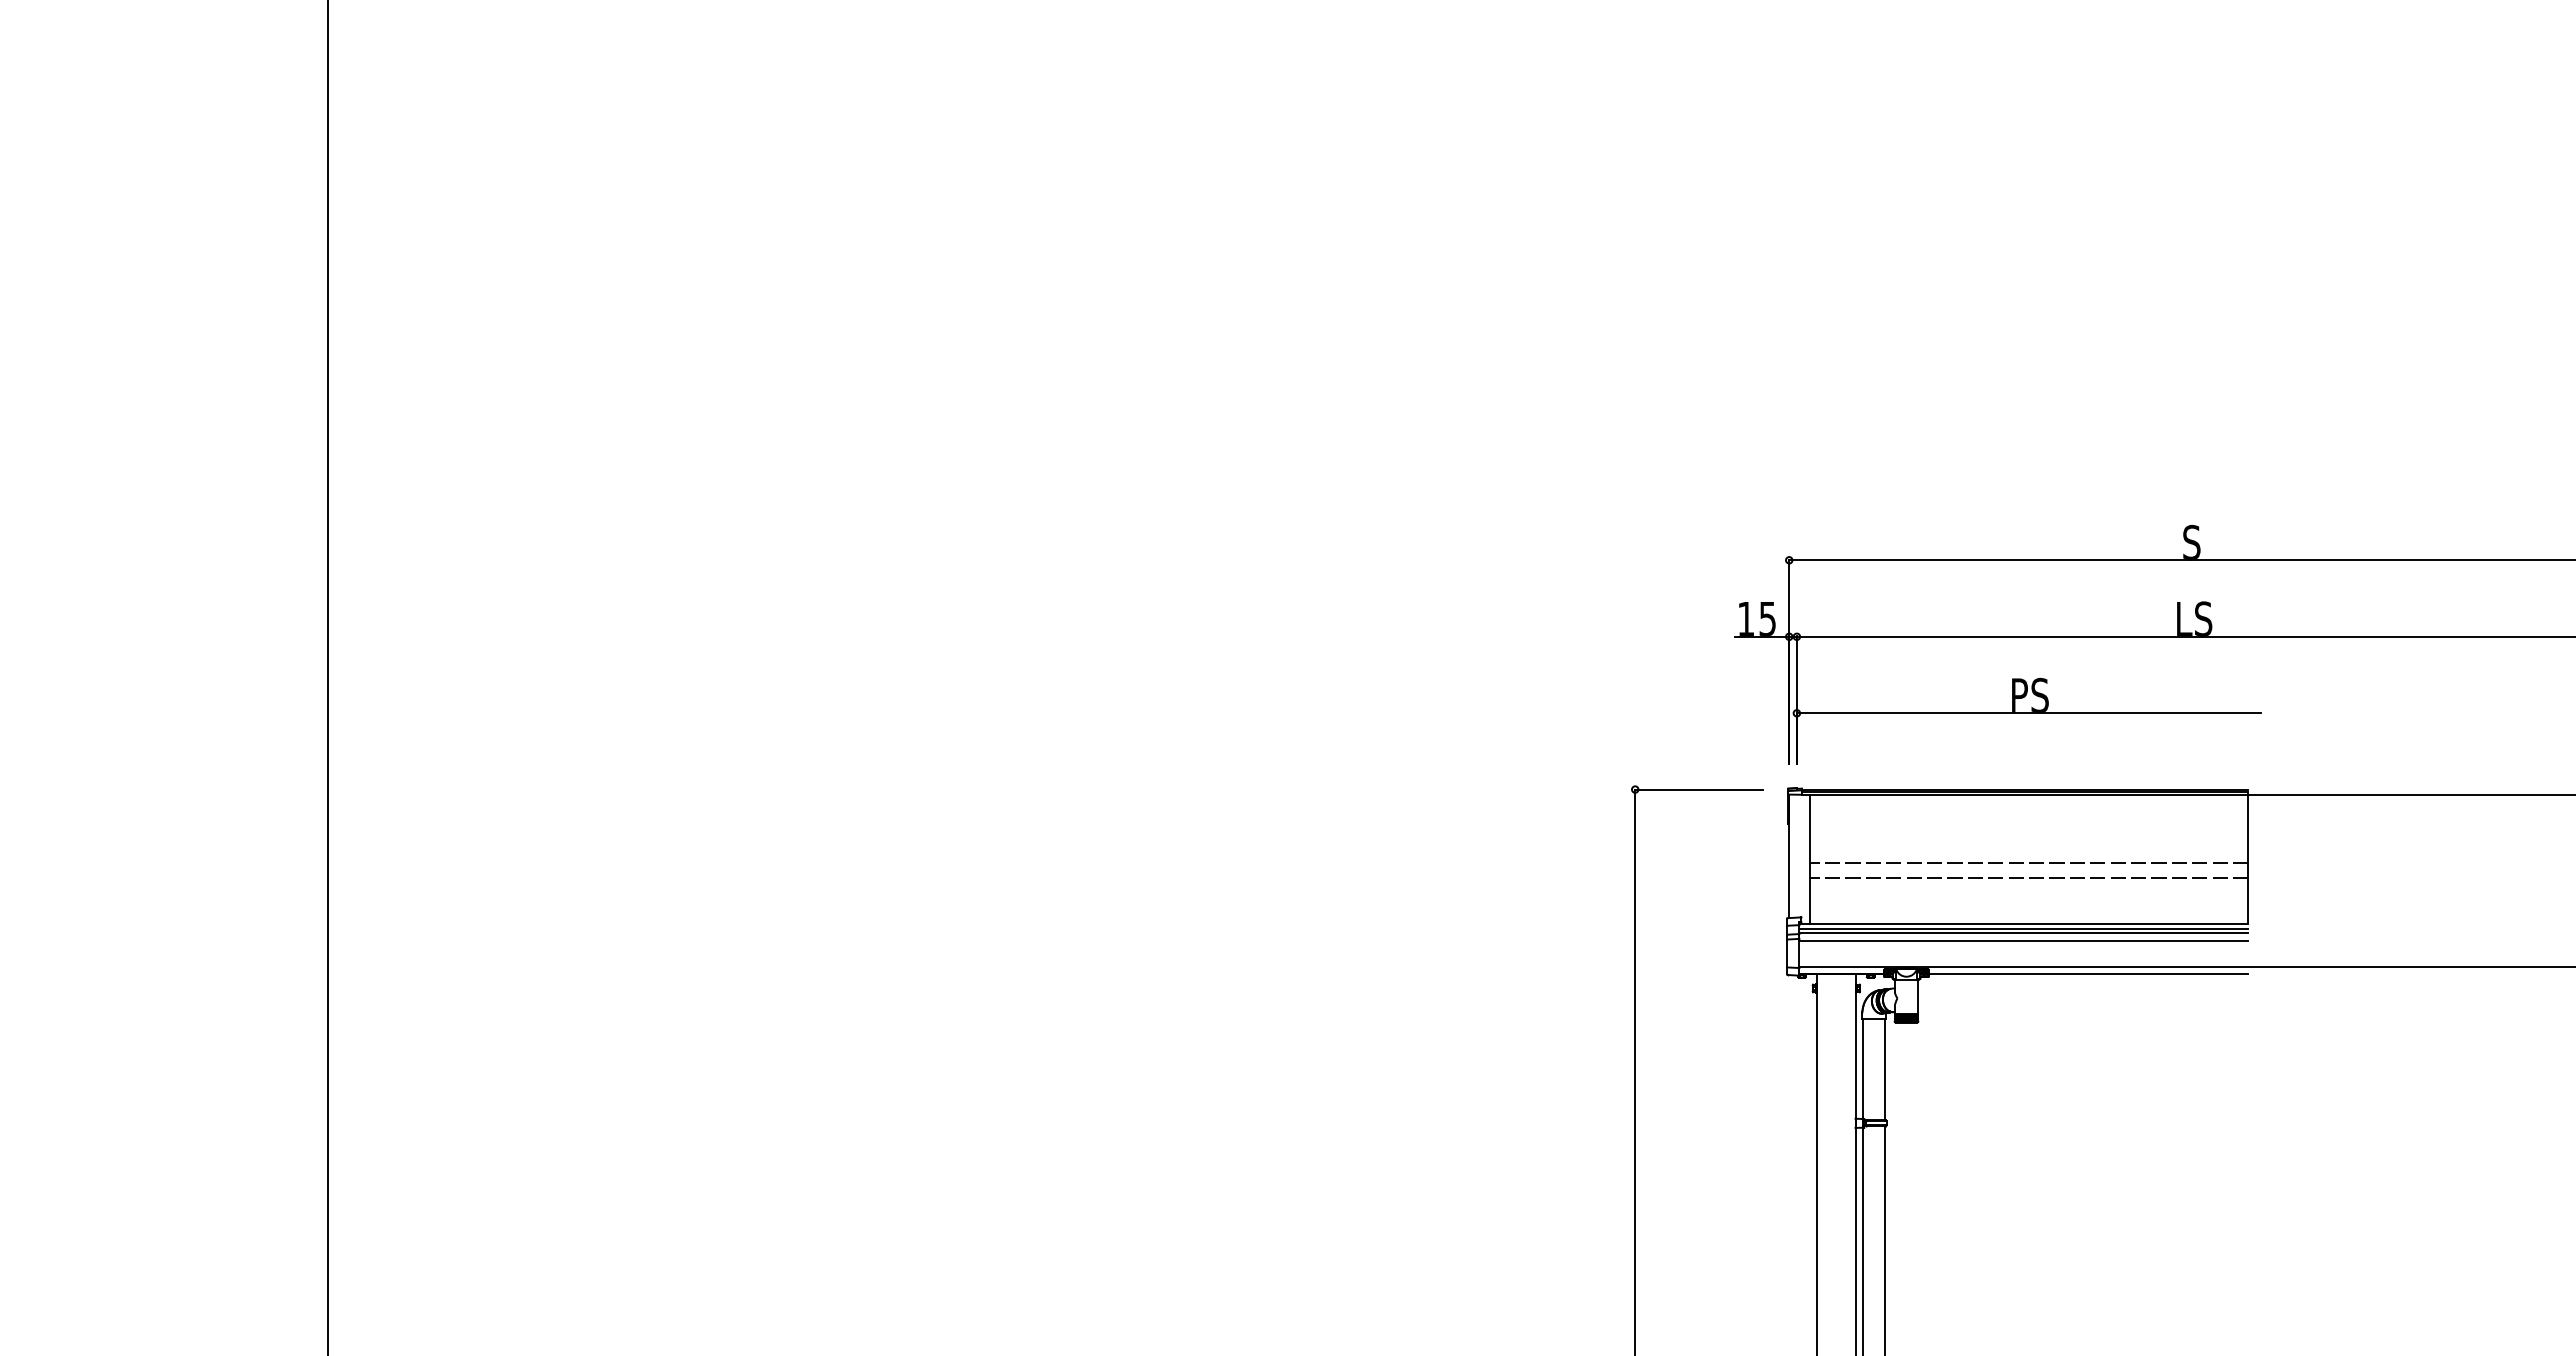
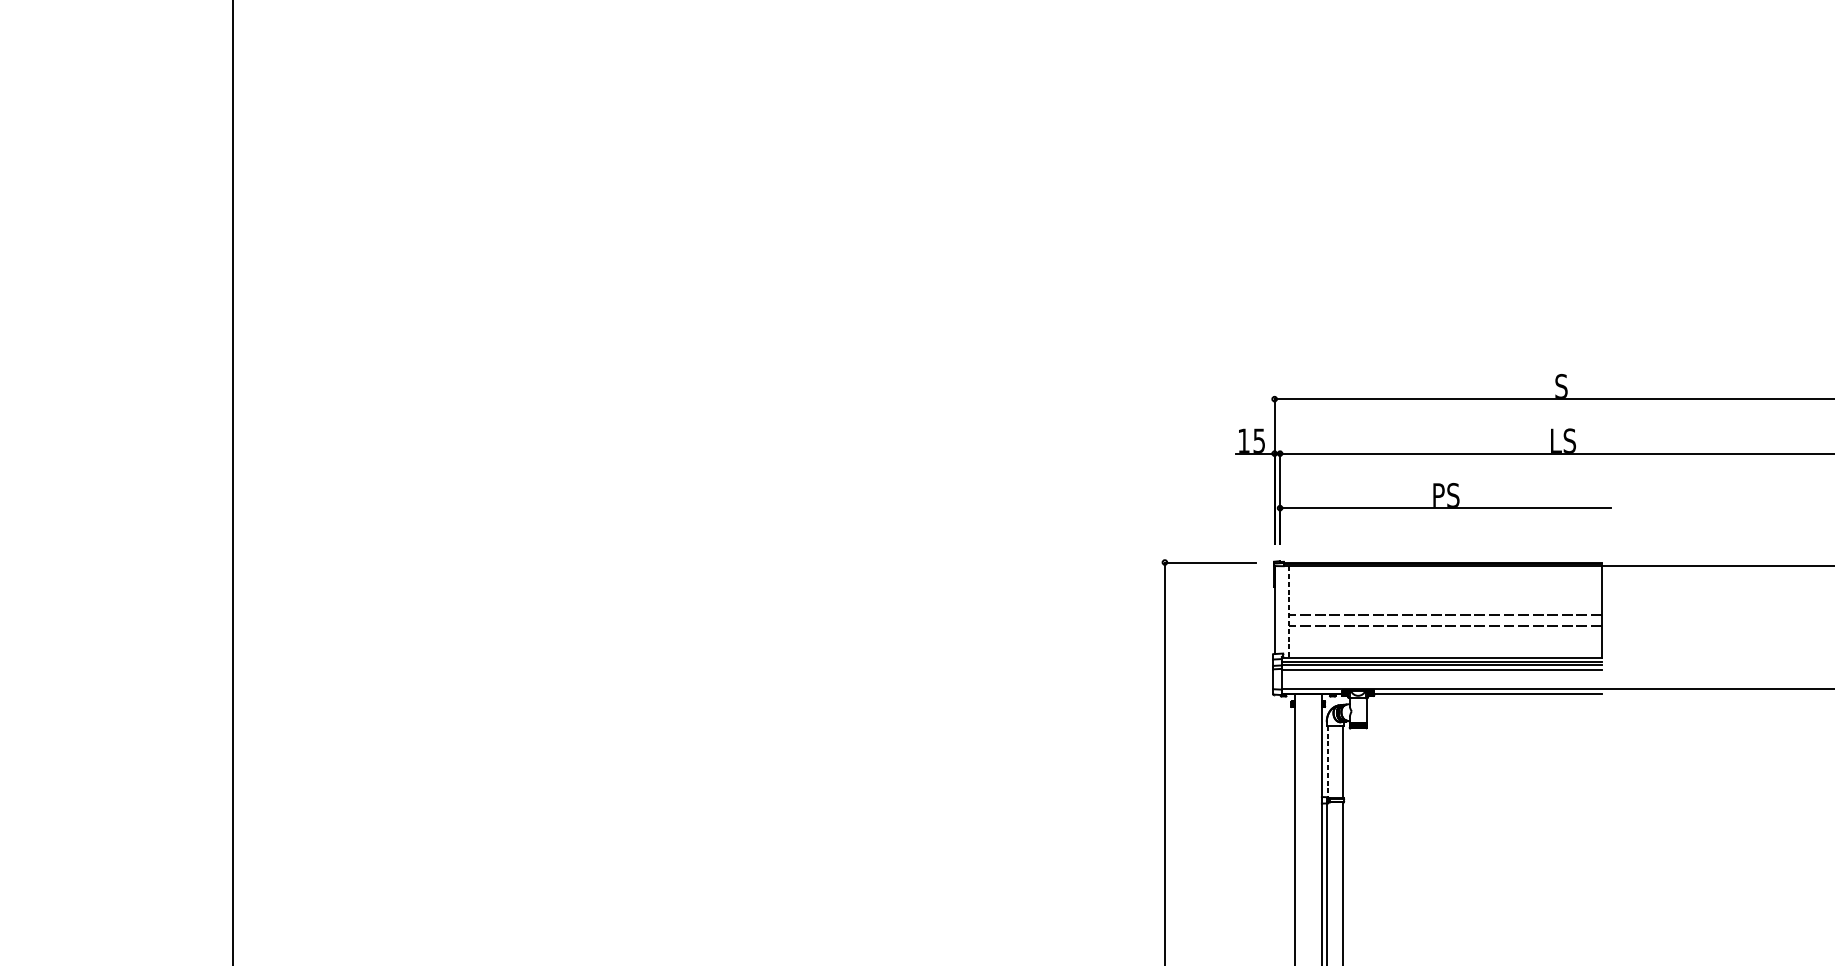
line: (1809, 859) -> (1289, 612), solid -> dashed
line: (1863, 1069) -> (1327, 761), solid -> dashed

